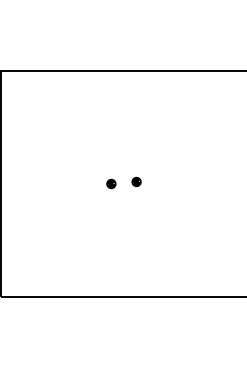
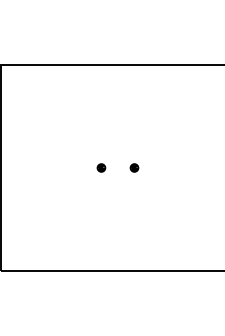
part: (136, 181) -> (134, 167), moved

